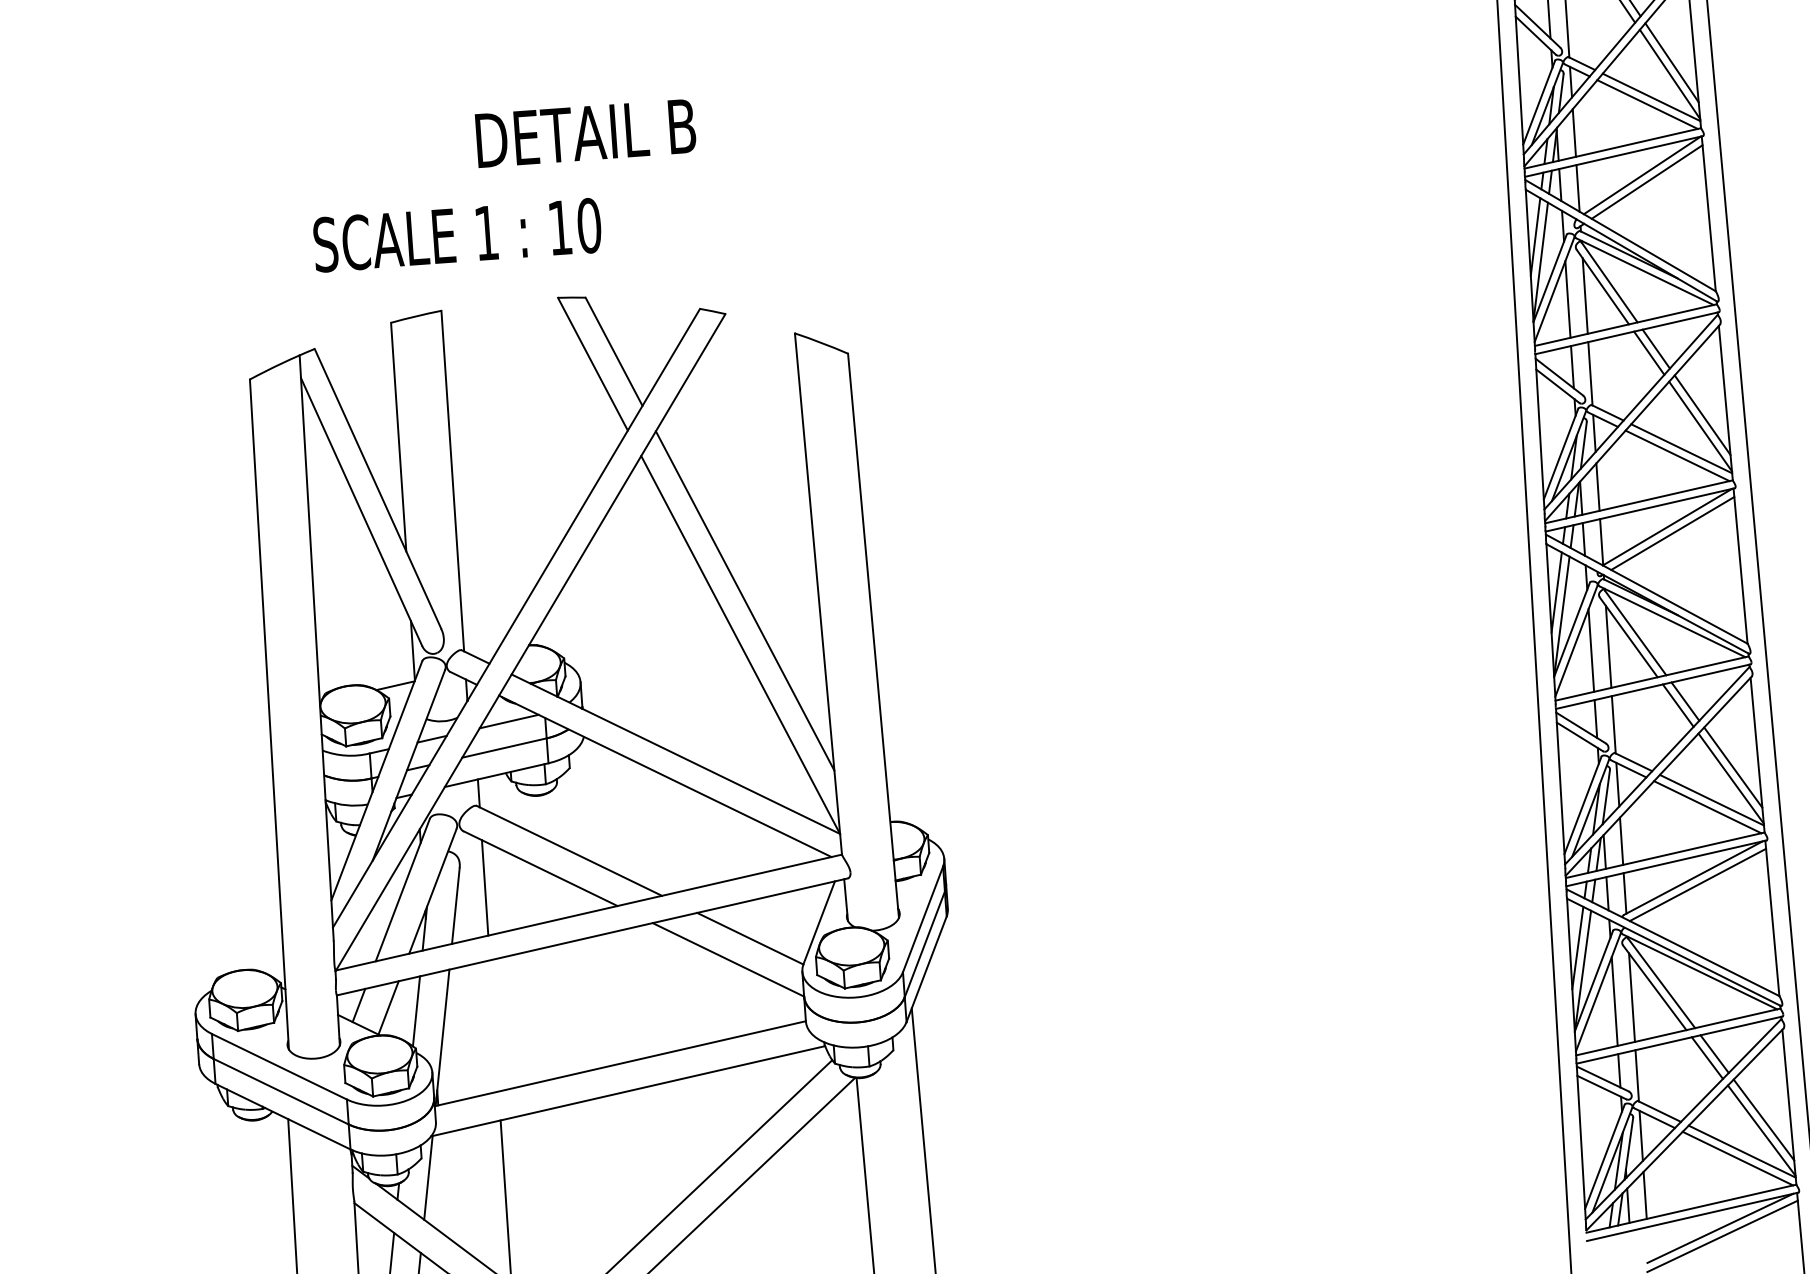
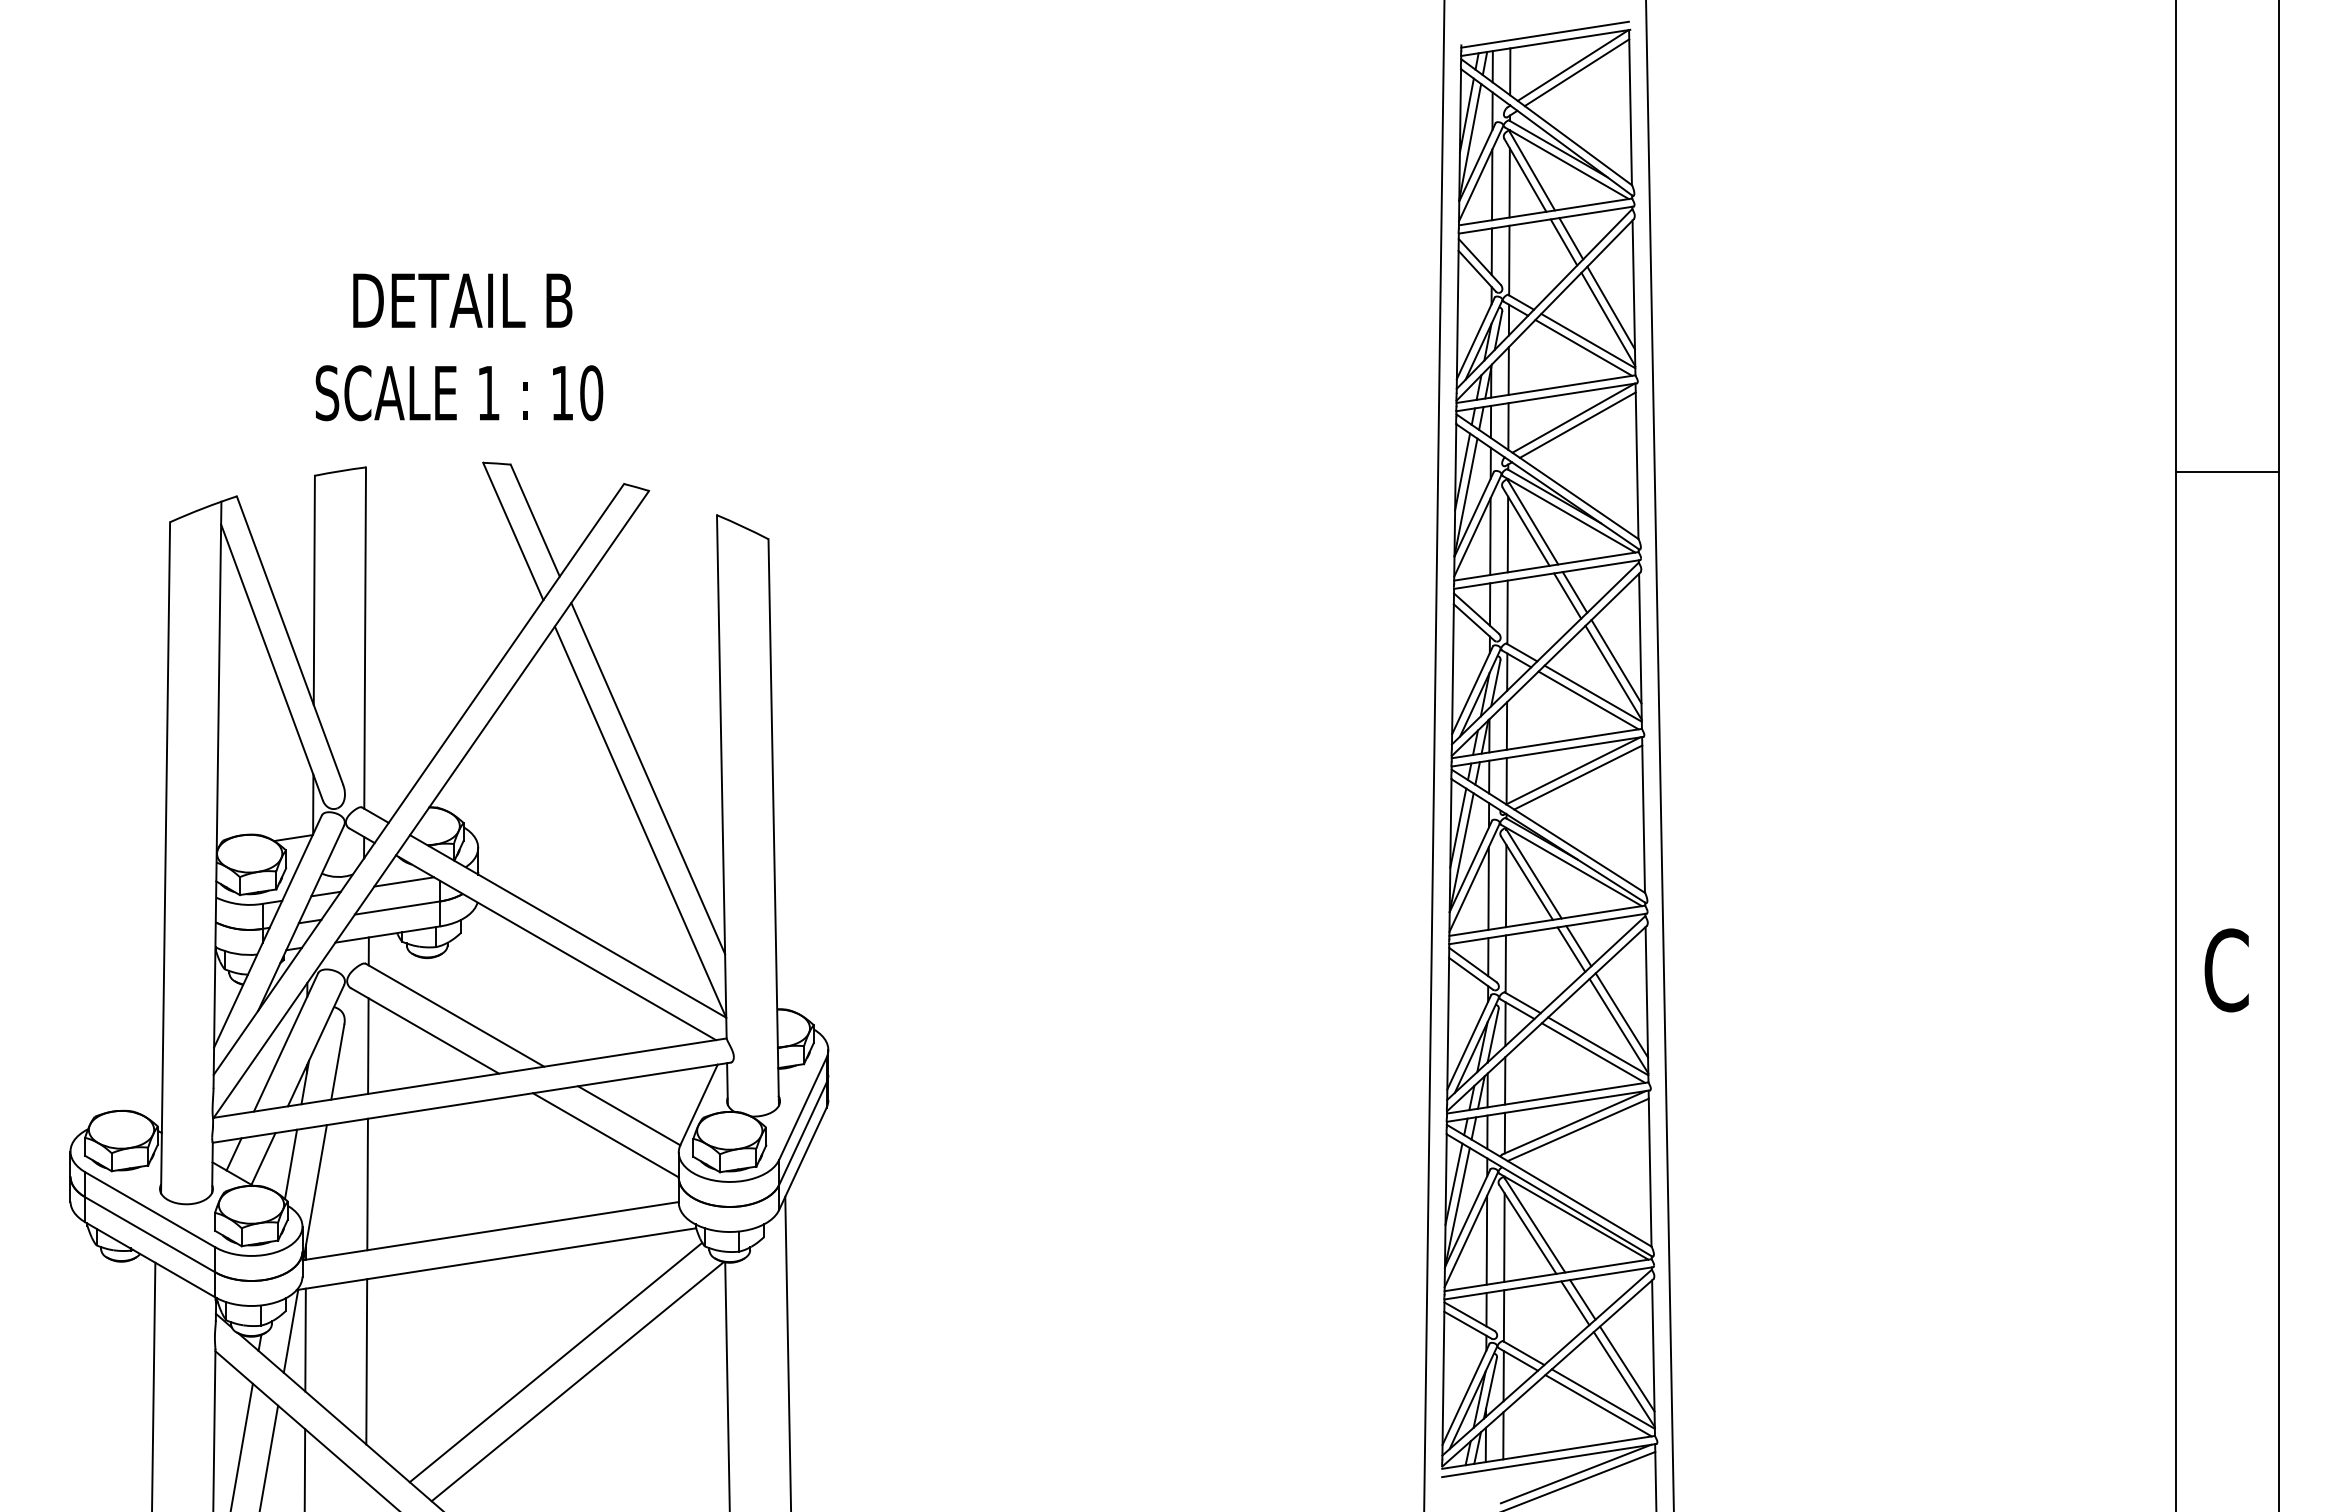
text: (585, 133) -> (462, 300), moved
text: (457, 235) -> (459, 393), moved
line: (494, 1025) -> (367, 1184), added
line: (443, 1185) -> (305, 1339), added

